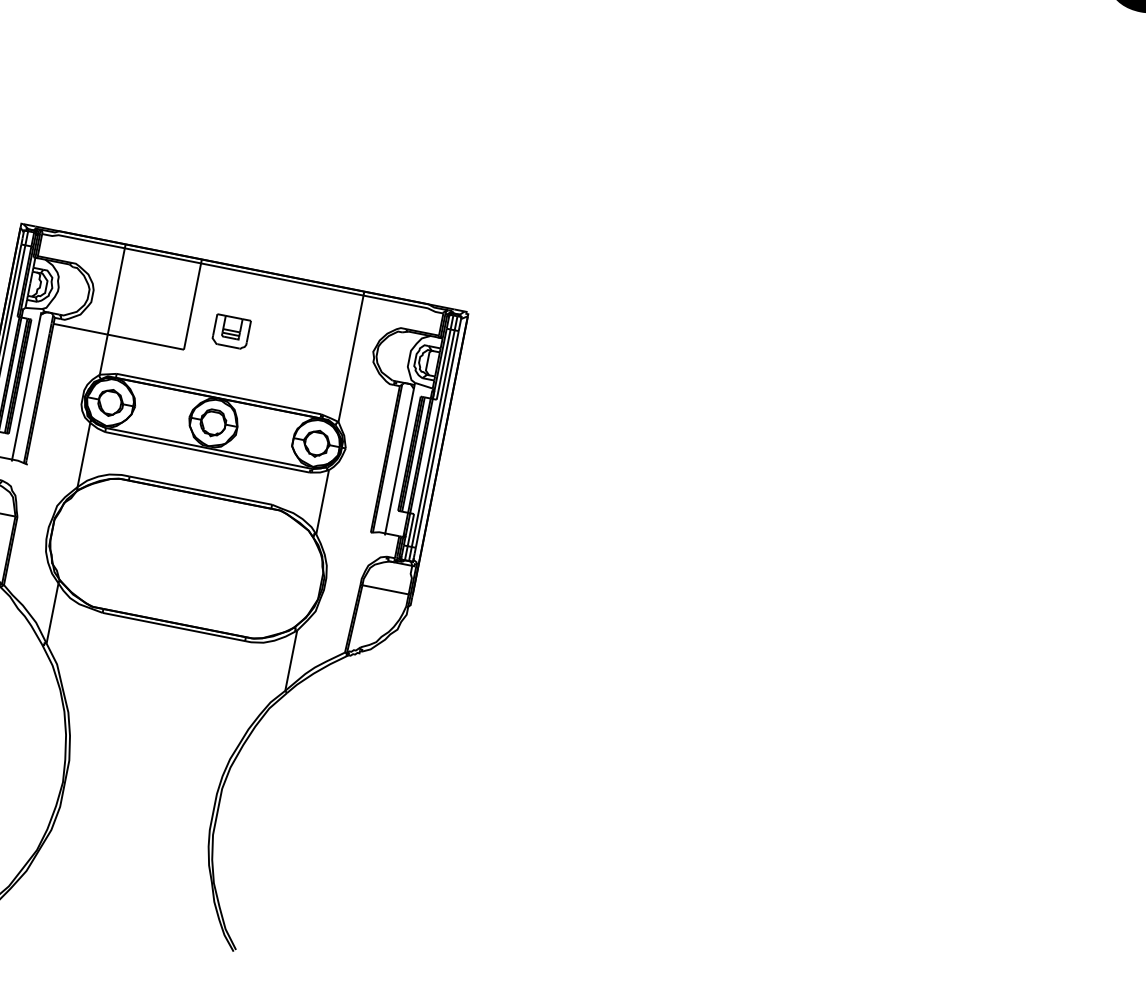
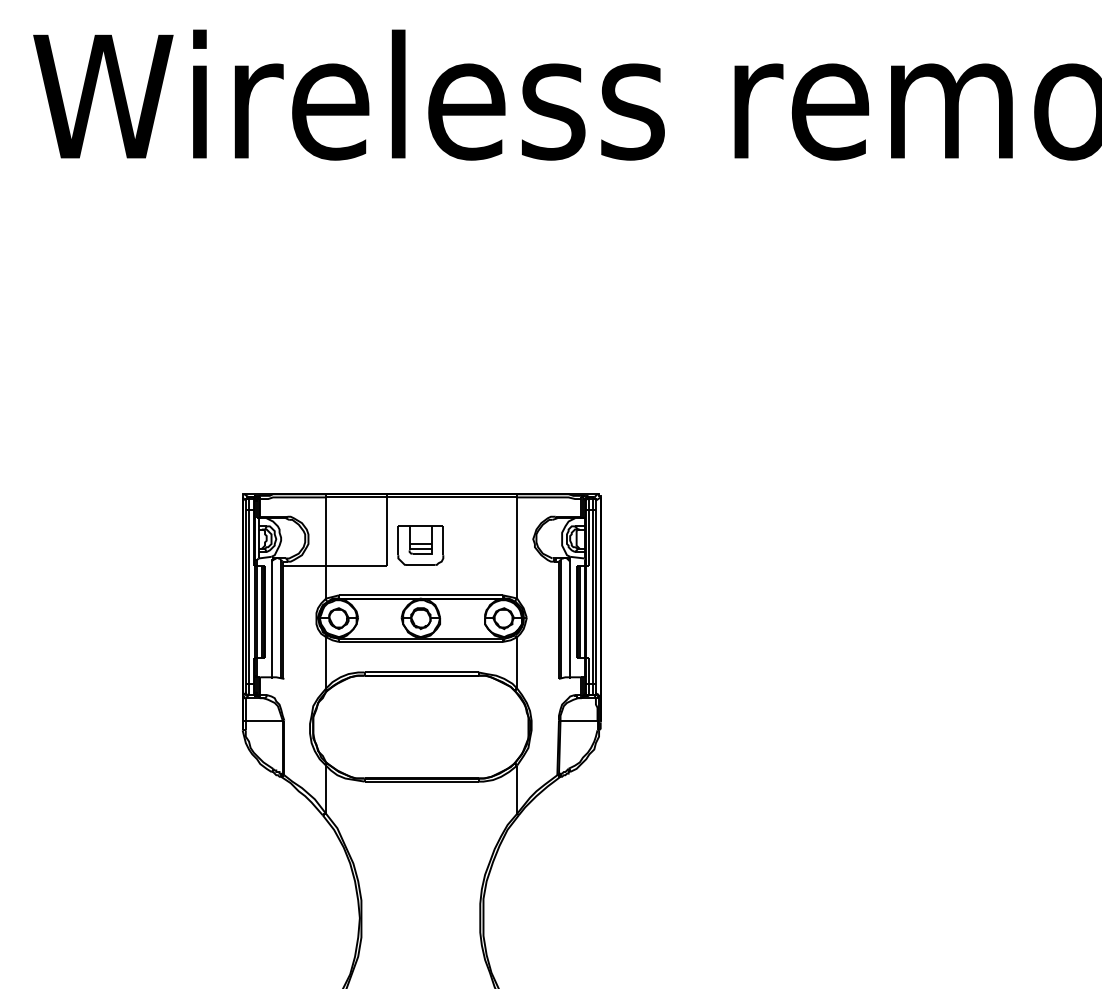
part: (230, 331) -> (420, 545), size x1.67

